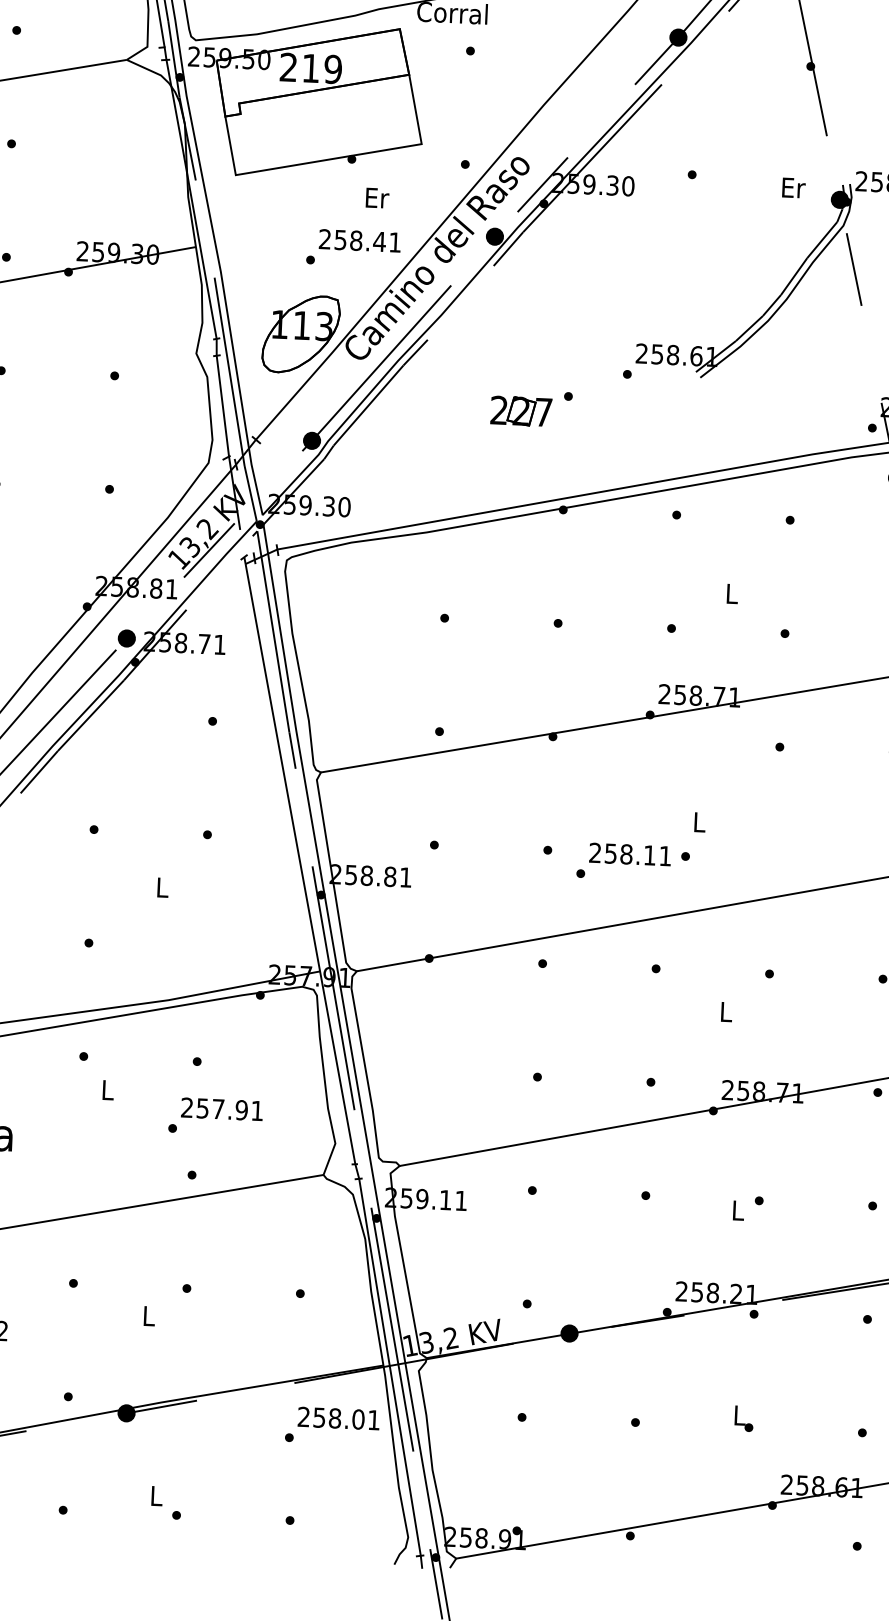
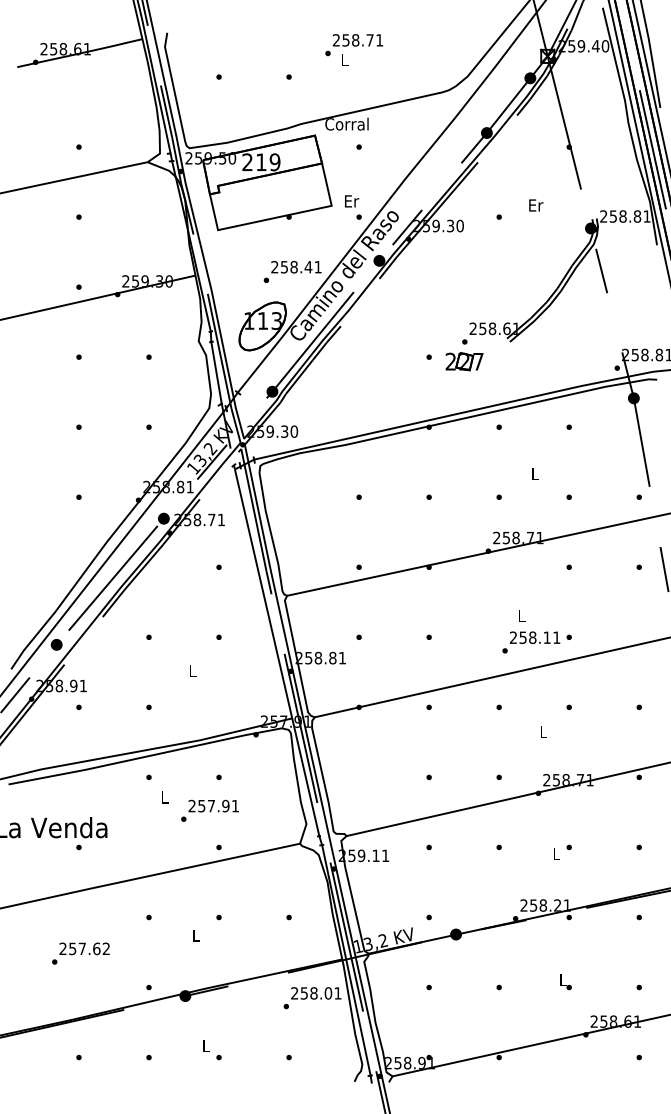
text: (794, 188) -> (536, 205), moved
text: (378, 198) -> (352, 201), moved
part: (521, 411) -> (464, 361), moved
text: (632, 862) -> (536, 642), moved
text: (214, 1116) -> (209, 810), moved

